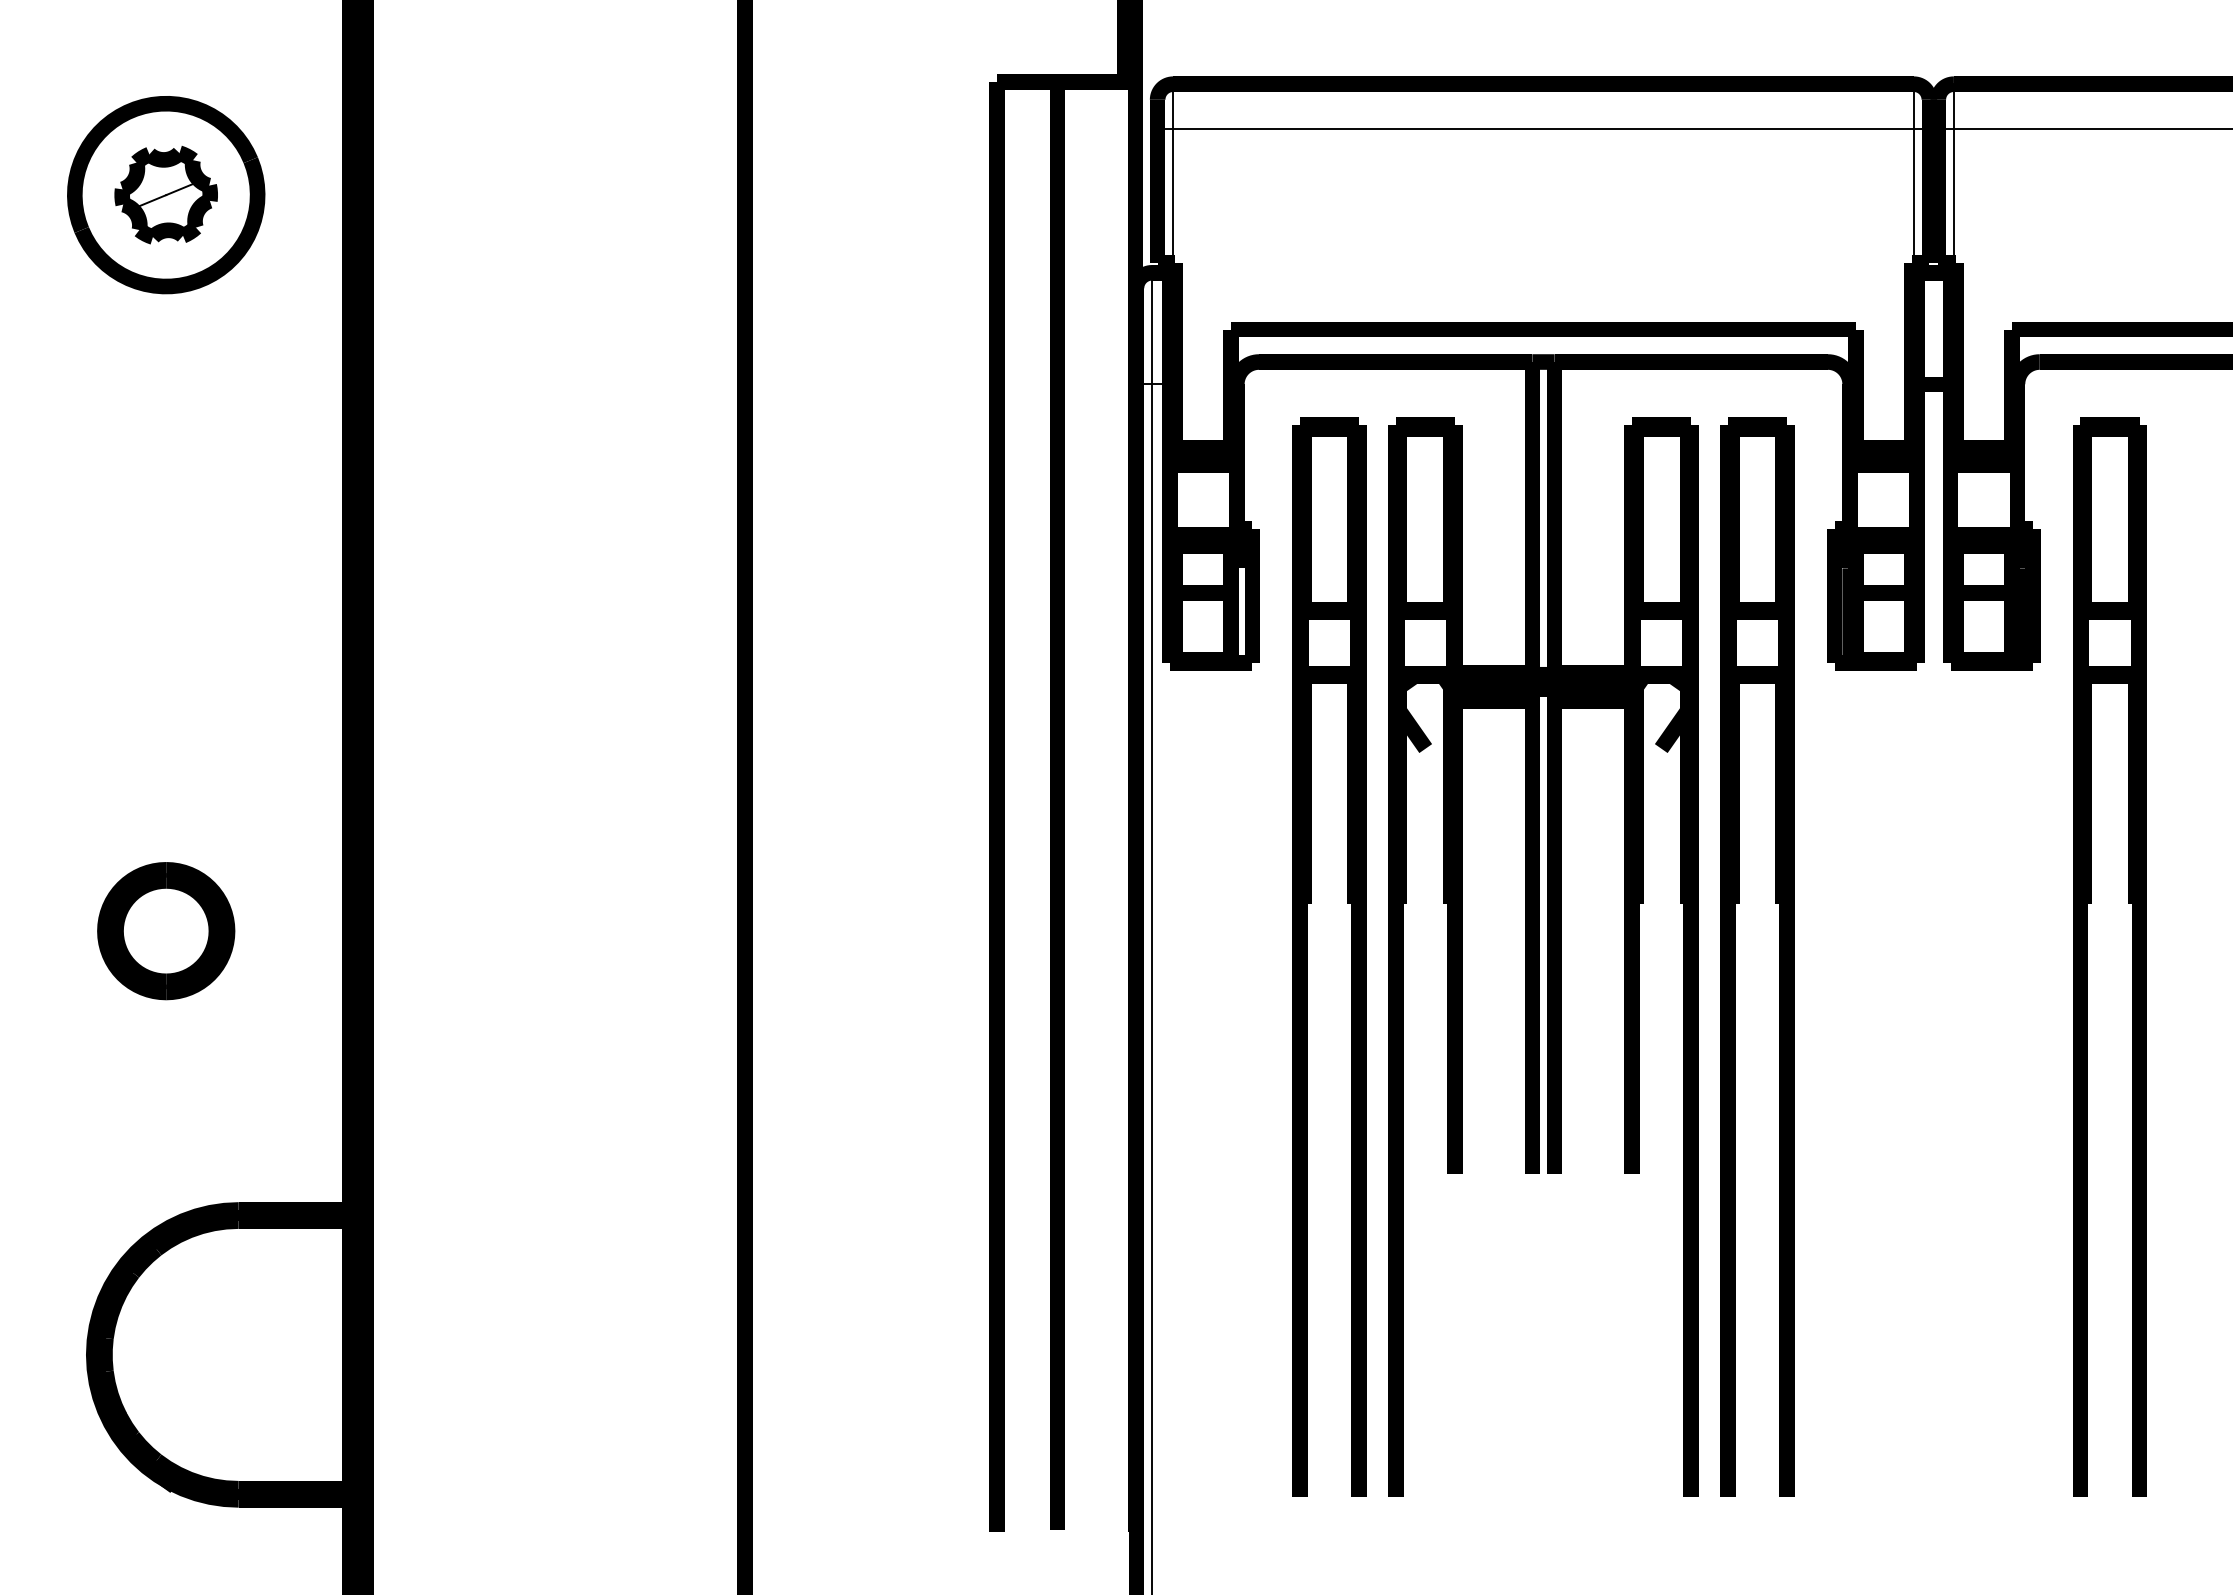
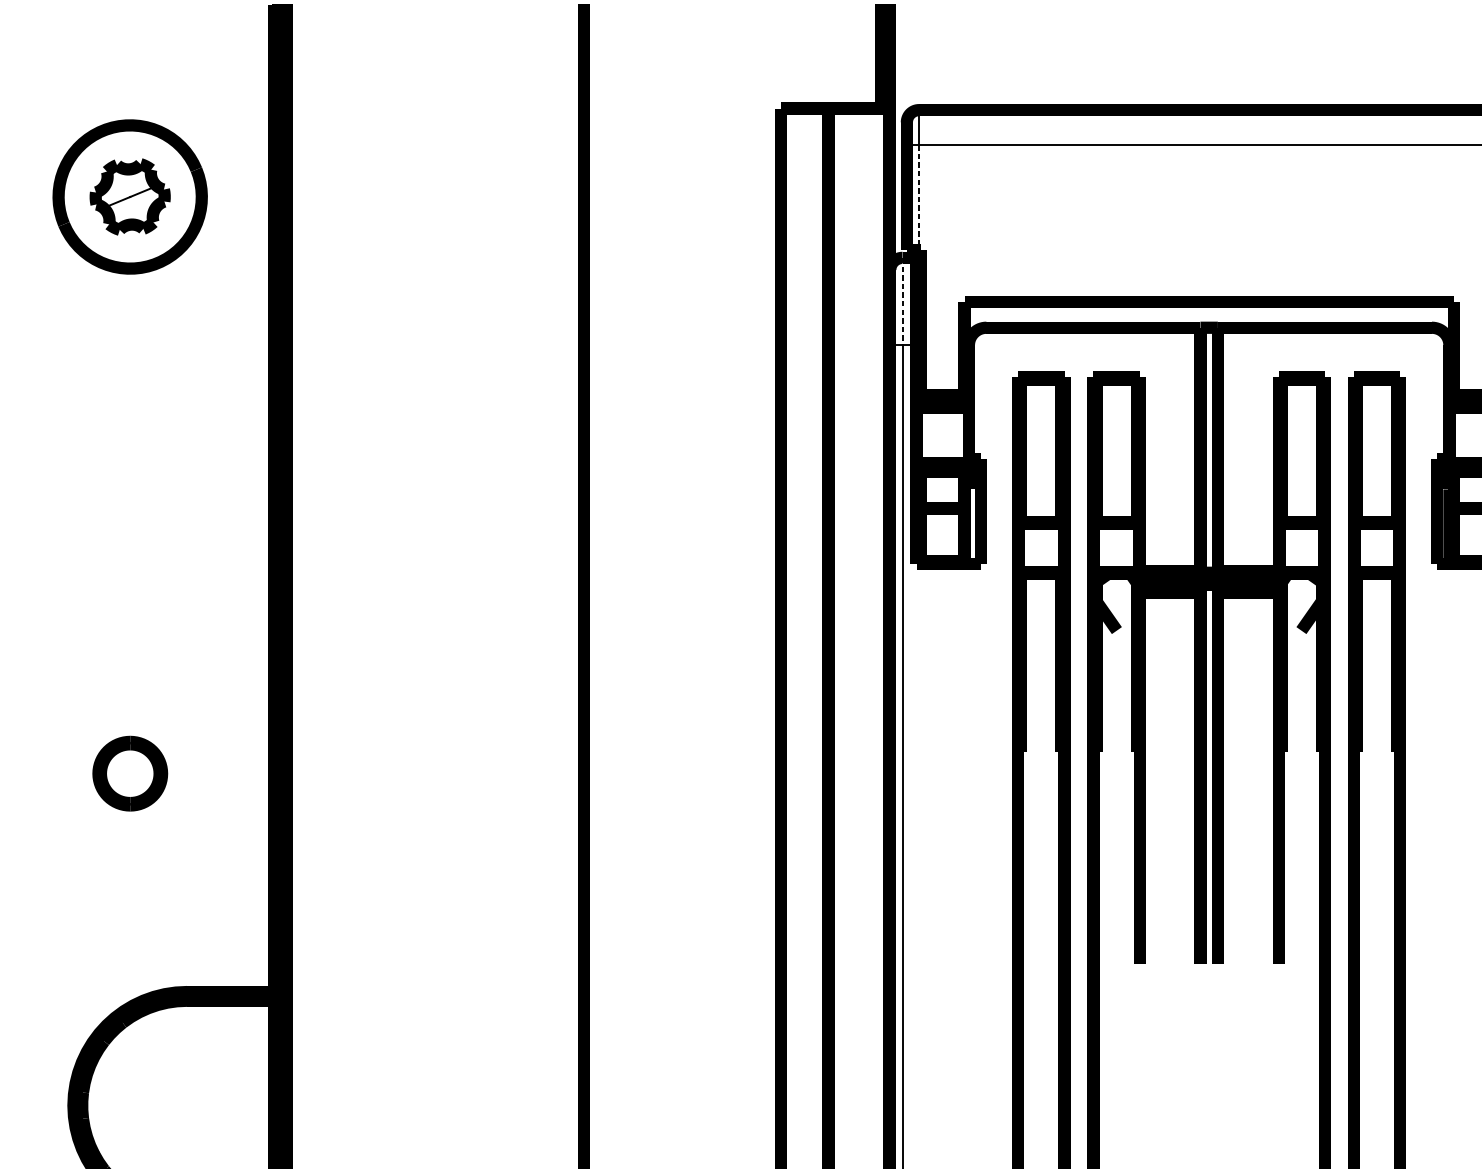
line: (1173, 195) -> (919, 197), solid -> dashed
line: (1152, 328) -> (902, 301), solid -> dashed
part: (166, 931) -> (130, 773), size x0.7

